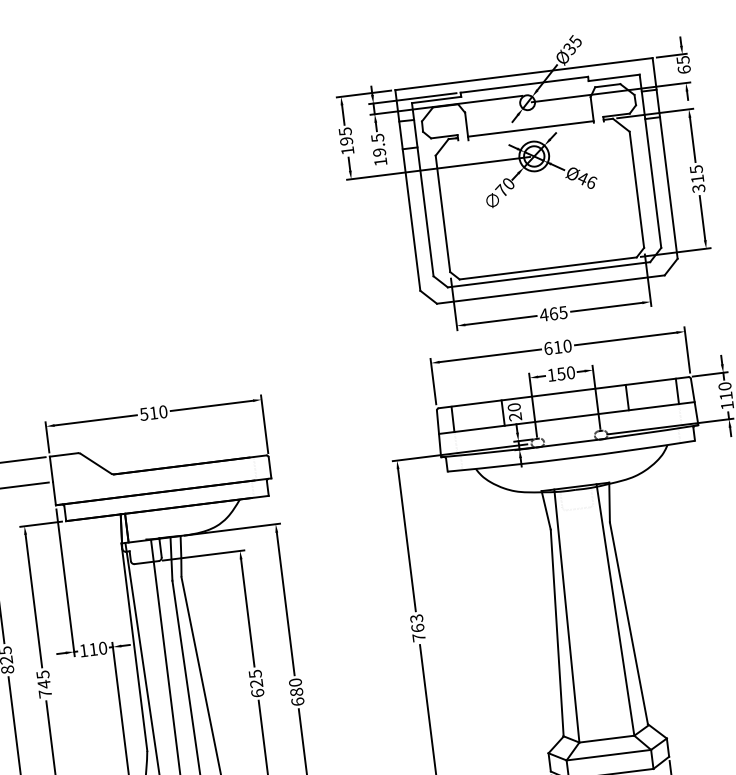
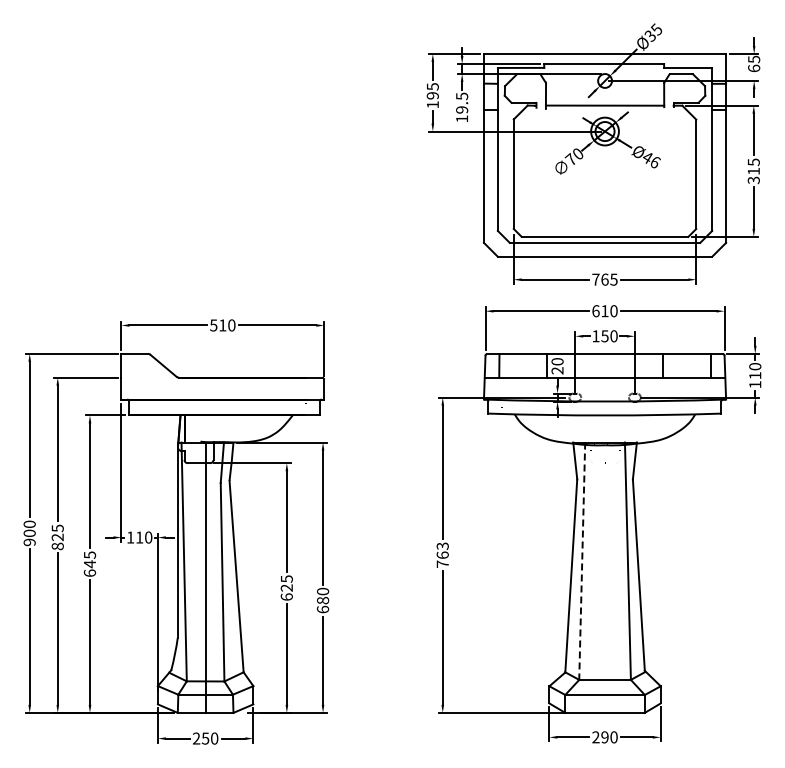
text: (543, 314) -> (595, 279), 465 -> 765
line: (567, 616) -> (582, 561), solid -> dashed
text: (44, 693) -> (89, 572), 745 -> 645

